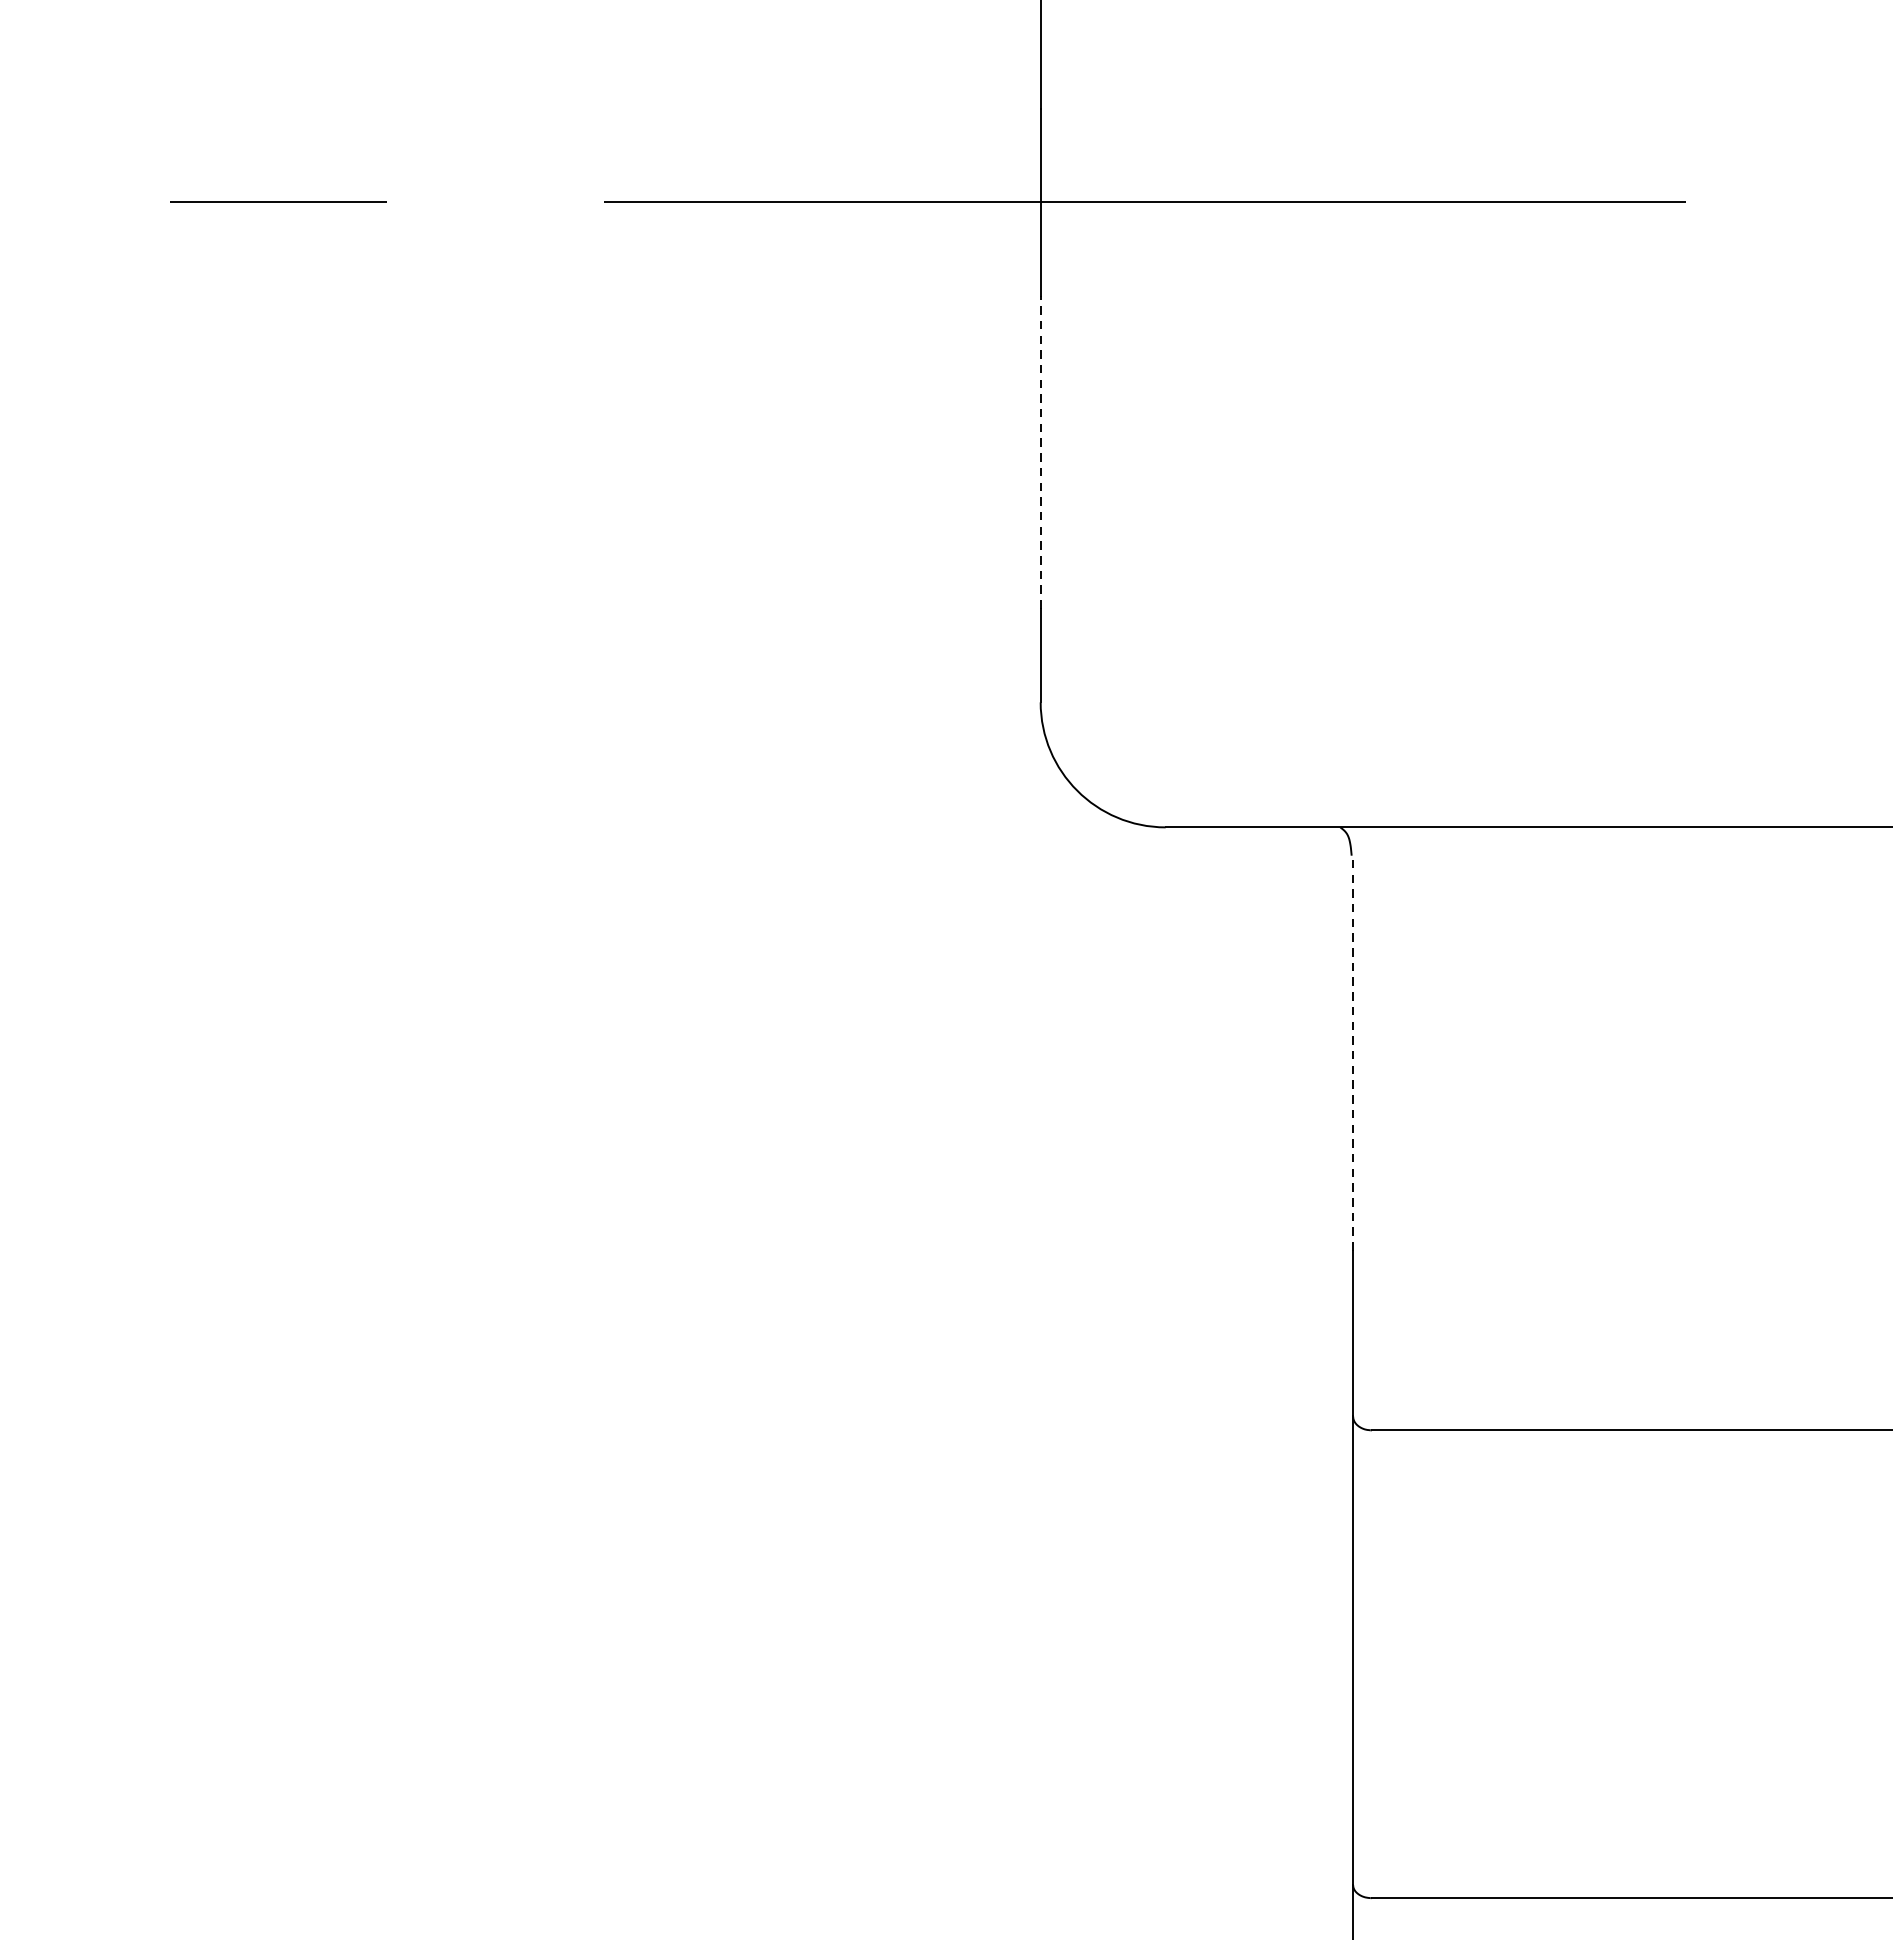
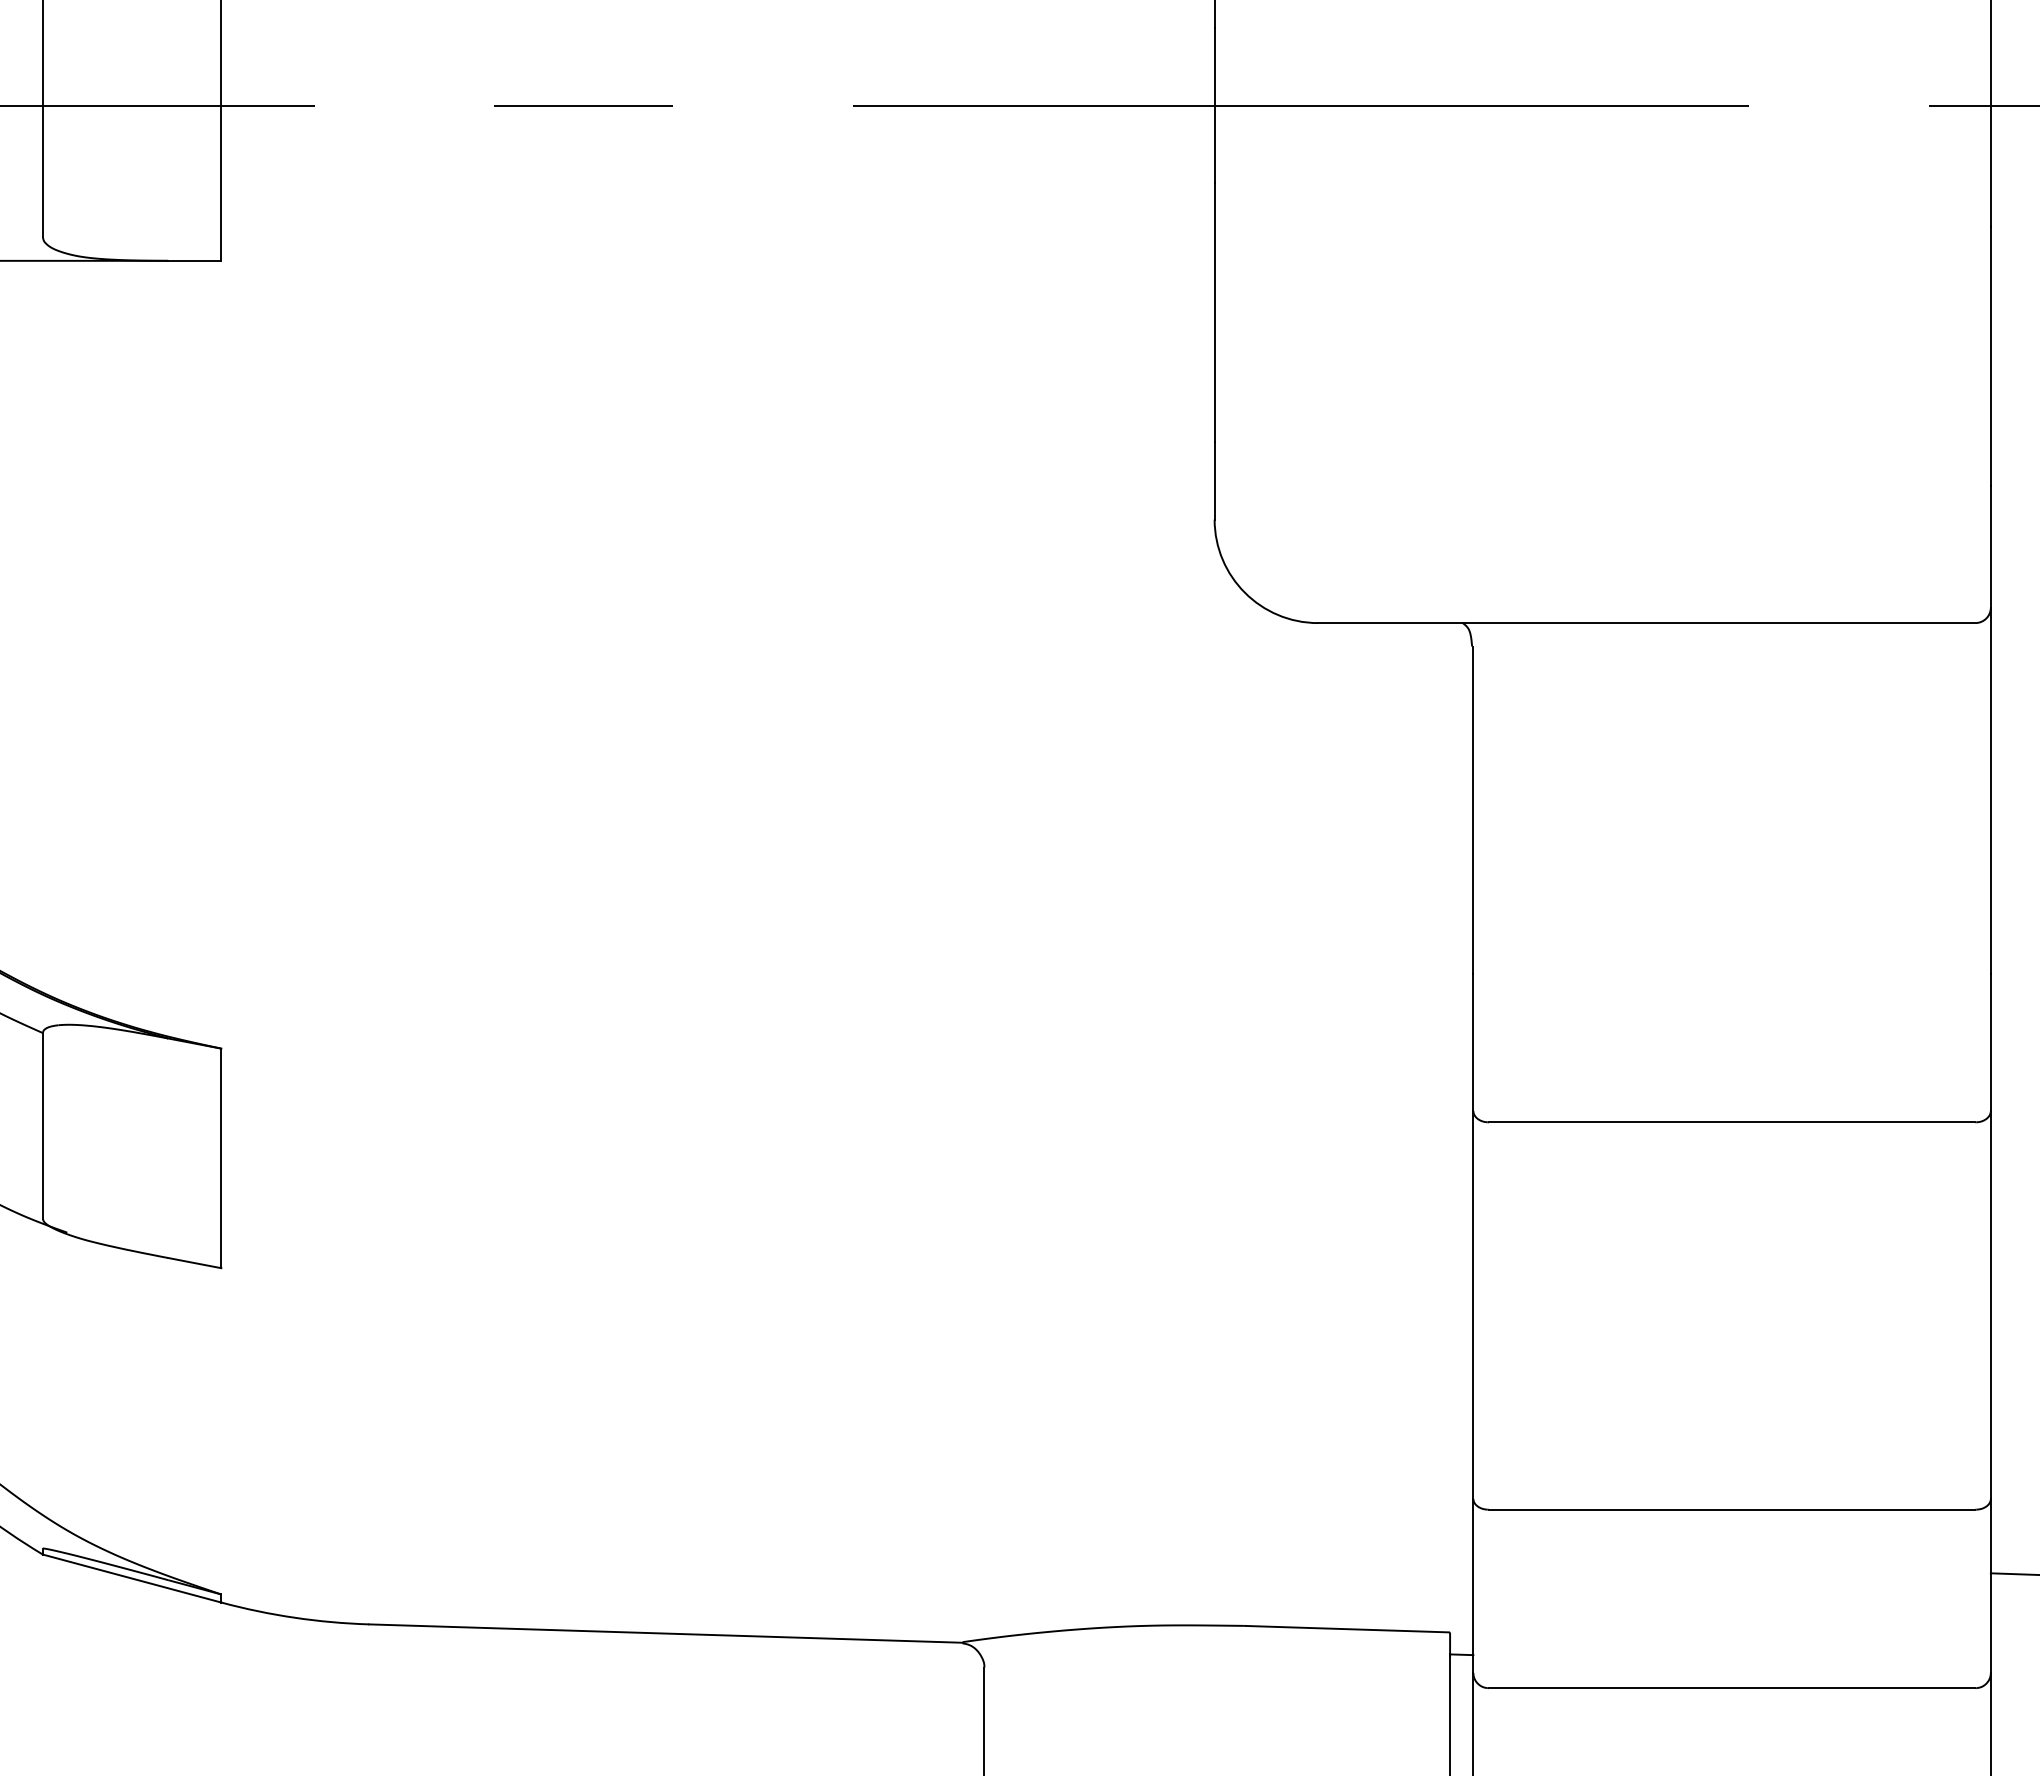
line: (1040, 452) -> (1214, 312), dashed -> solid
line: (1353, 1052) -> (1473, 809), dashed -> solid

